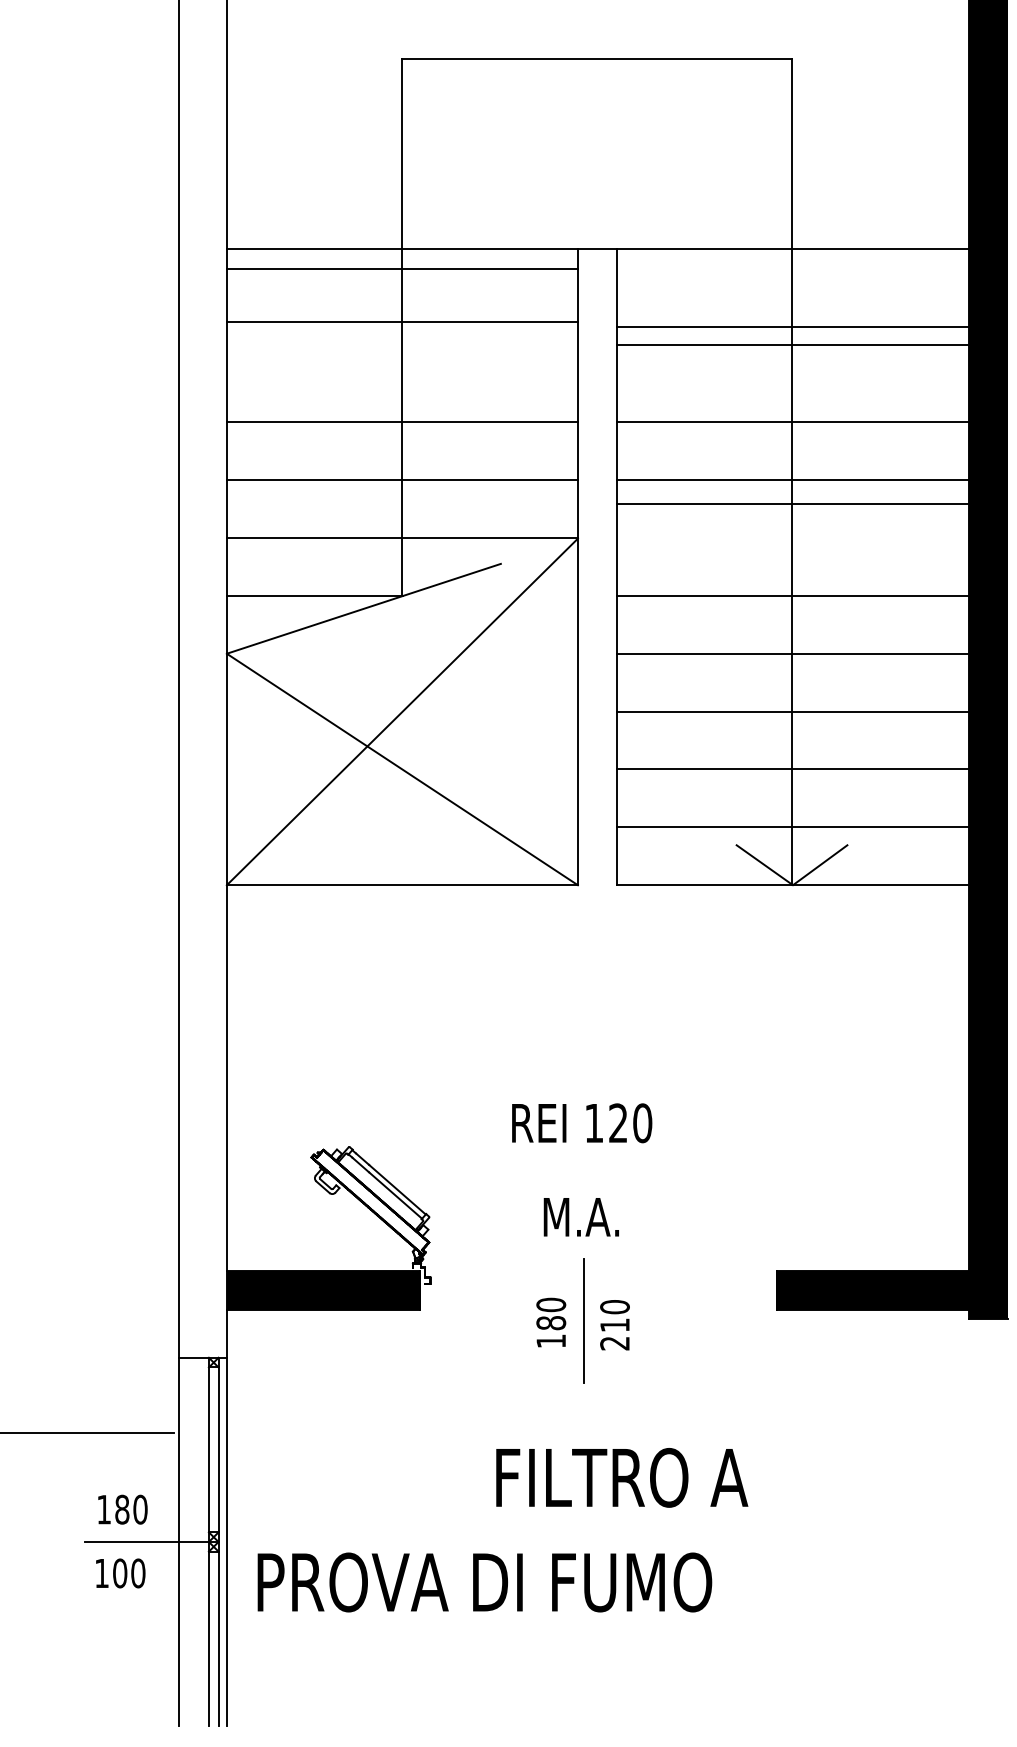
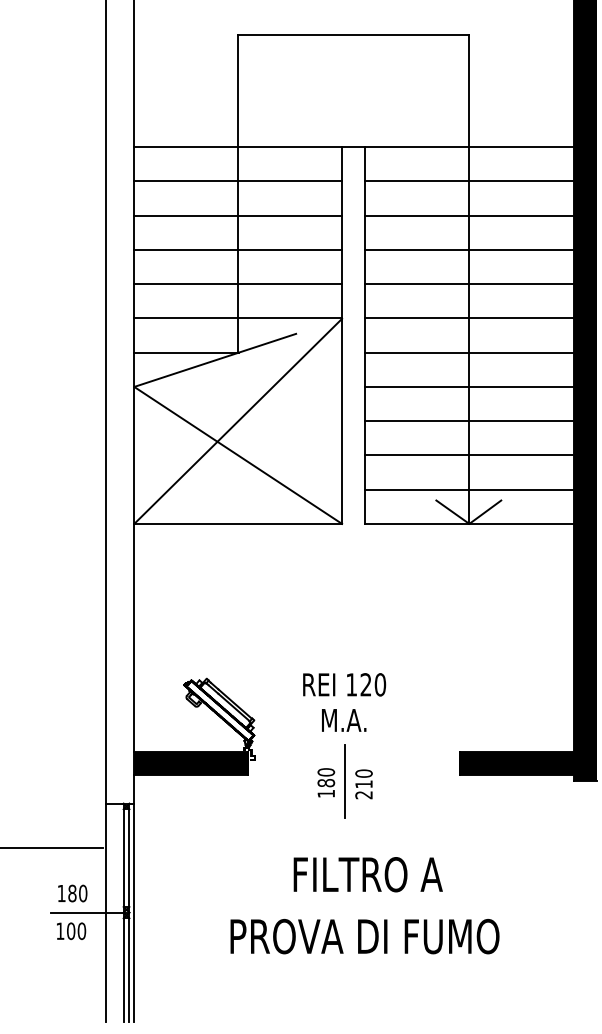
line: (402, 269) -> (238, 181), moved
line: (402, 321) -> (238, 215), moved
line: (791, 326) -> (468, 215), moved
line: (791, 345) -> (468, 181), moved
line: (791, 504) -> (468, 318), moved
text: (581, 1122) -> (344, 684), moved
text: (484, 1582) -> (364, 936), moved

